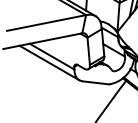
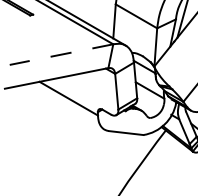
line: (46, 22) -> (61, 54), solid -> dashed
line: (49, 62) -> (65, 106), removed

